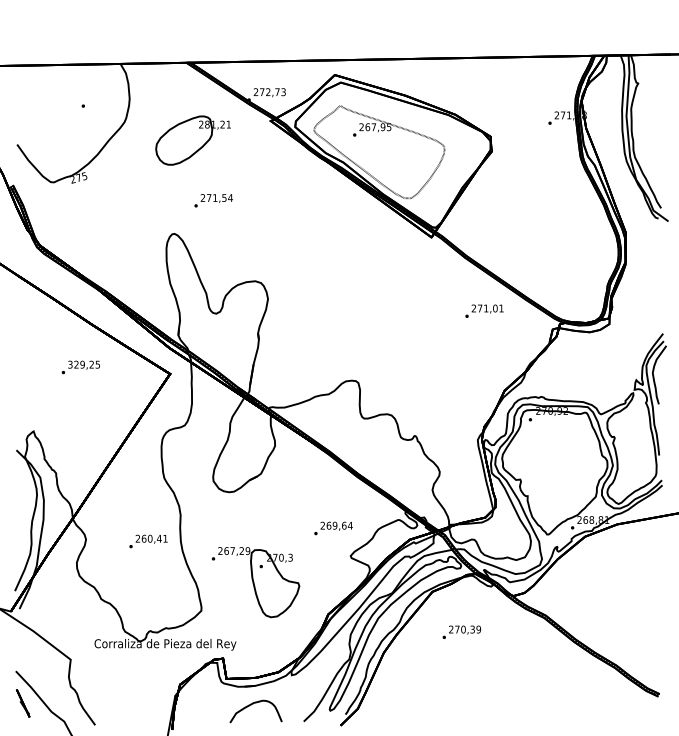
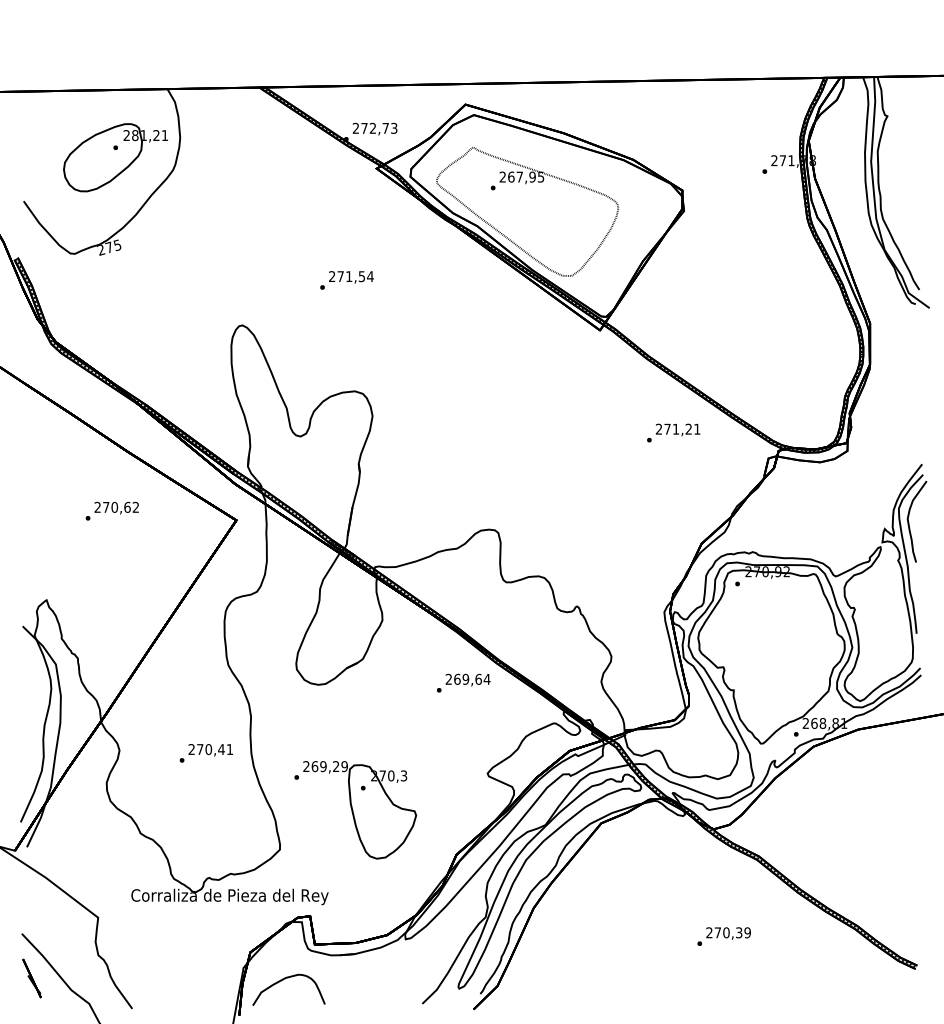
part: (193, 140) -> (115, 157), moved
text: (213, 200) -> (346, 280), moved
text: (495, 307) -> (688, 428), 271,01 -> 271,21
text: (83, 364) -> (116, 506), 329,25 -> 270,62
text: (333, 527) -> (463, 682), moved
text: (144, 538) -> (200, 749), 260,41 -> 270,41
text: (232, 550) -> (323, 766), 267,29 -> 269,29
text: (461, 632) -> (723, 936), moved
curve: (252, 704) -> (283, 980), moved

